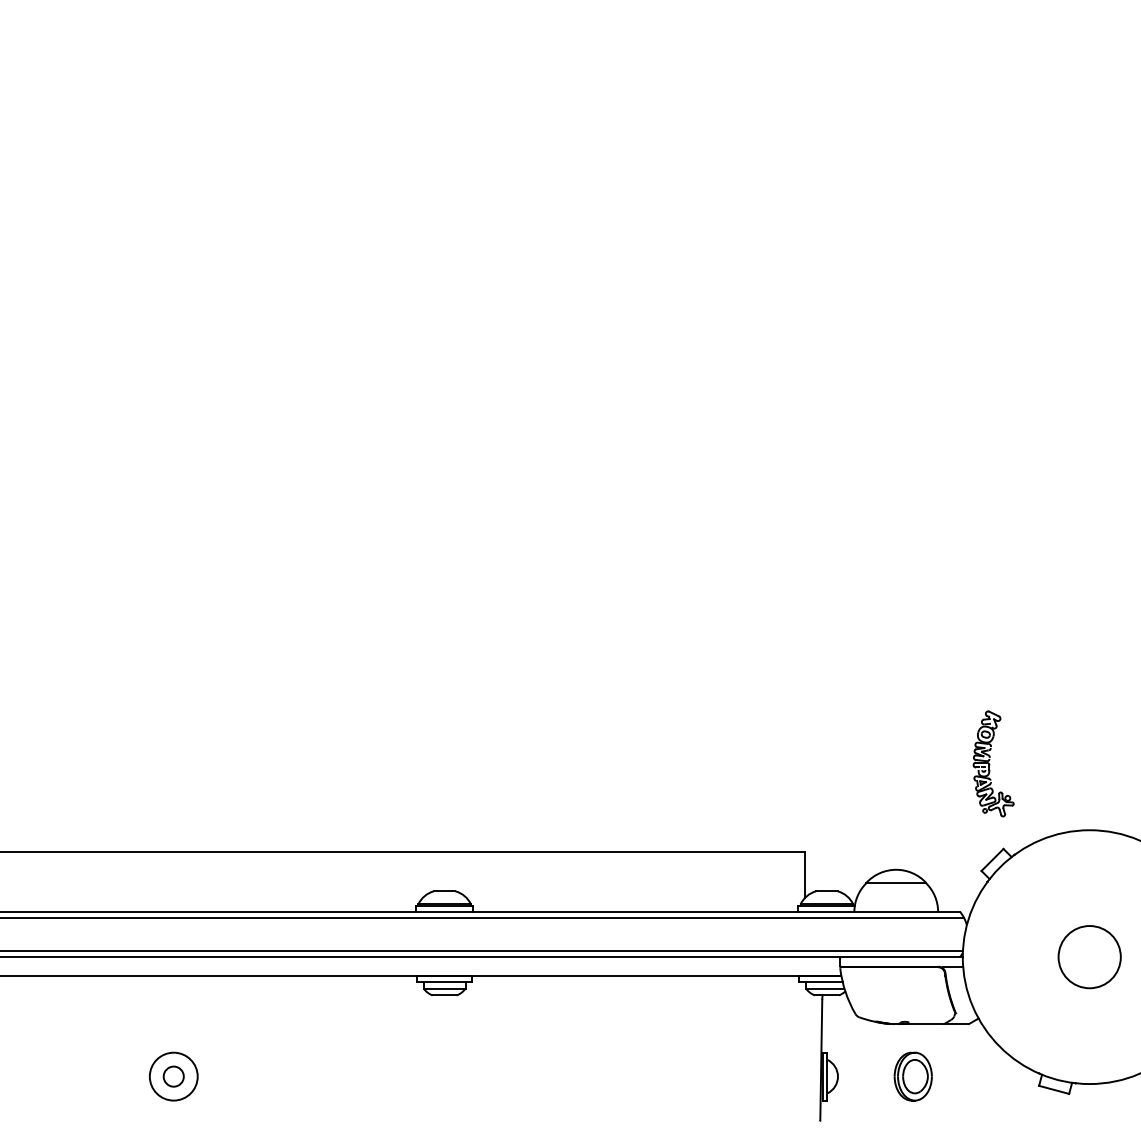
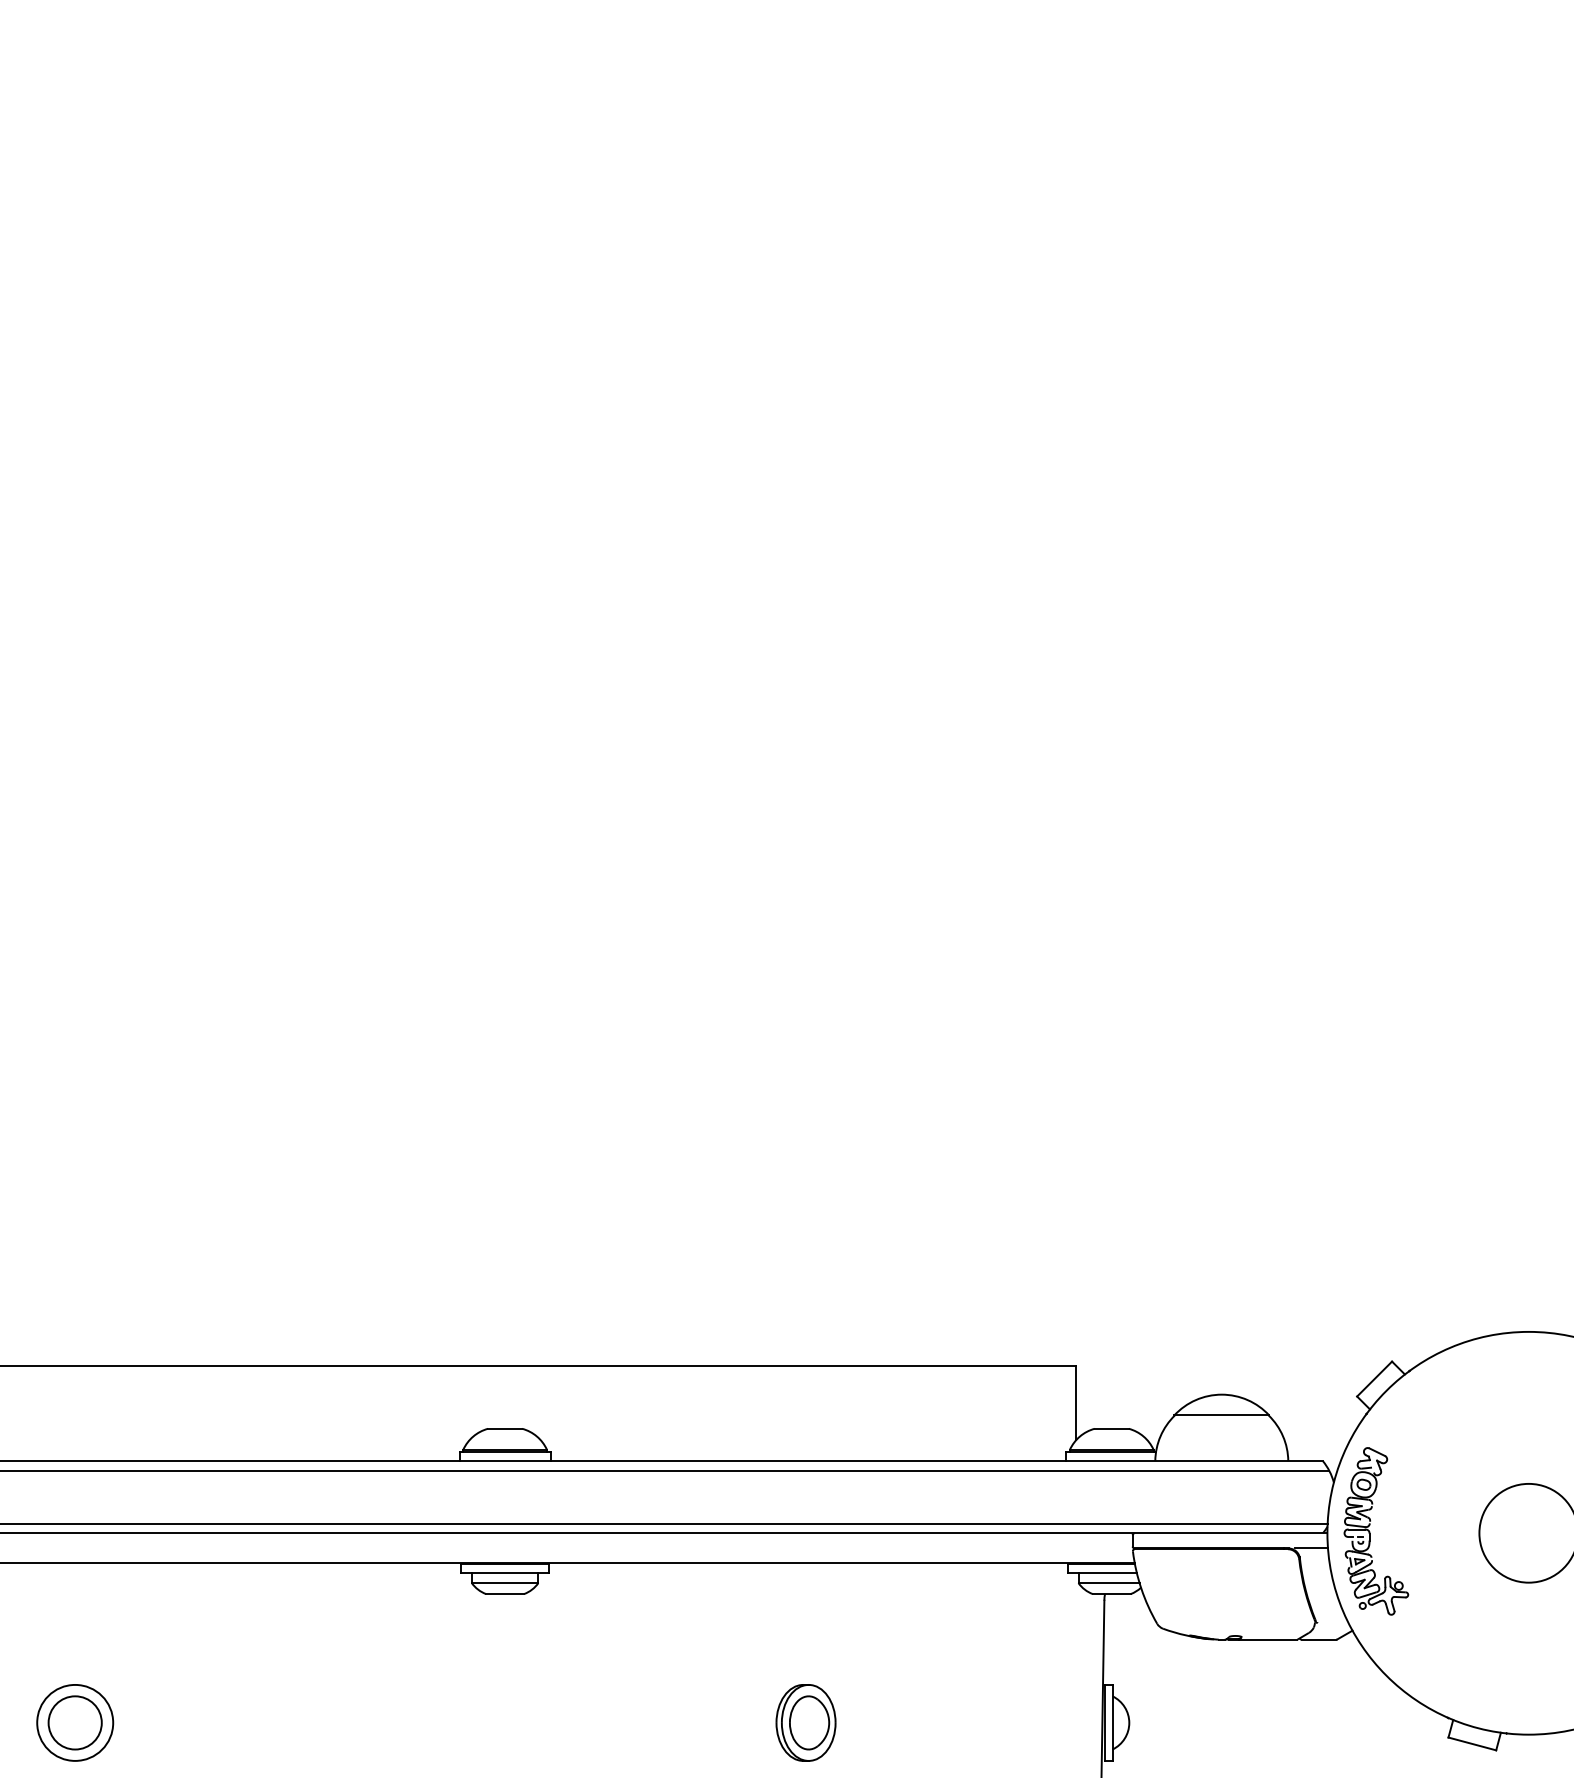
part: (993, 763) -> (1376, 1530), moved
circle: (173, 1076) -> (74, 1722), size x1.67
part: (912, 1076) -> (804, 1722), moved

